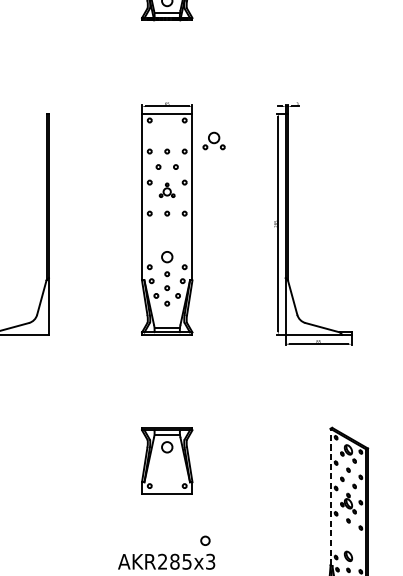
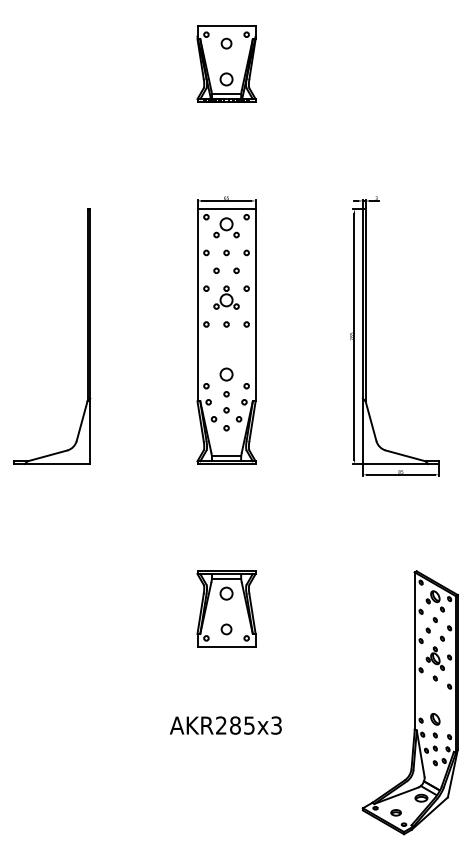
part: (214, 140) -> (226, 227), moved
part: (167, 190) -> (226, 297), size x1.43
line: (330, 496) -> (414, 650), dashed -> solid
circle: (205, 540) -> (226, 629), moved

